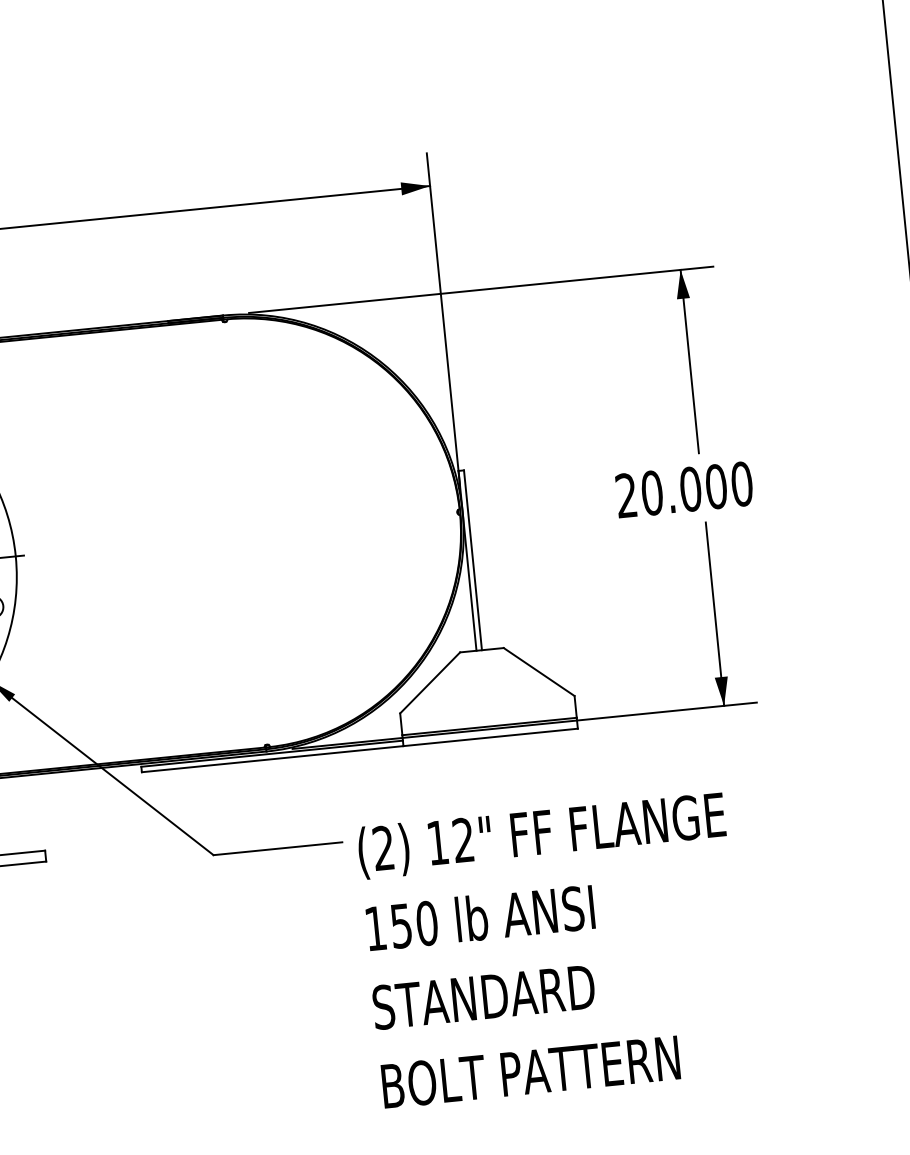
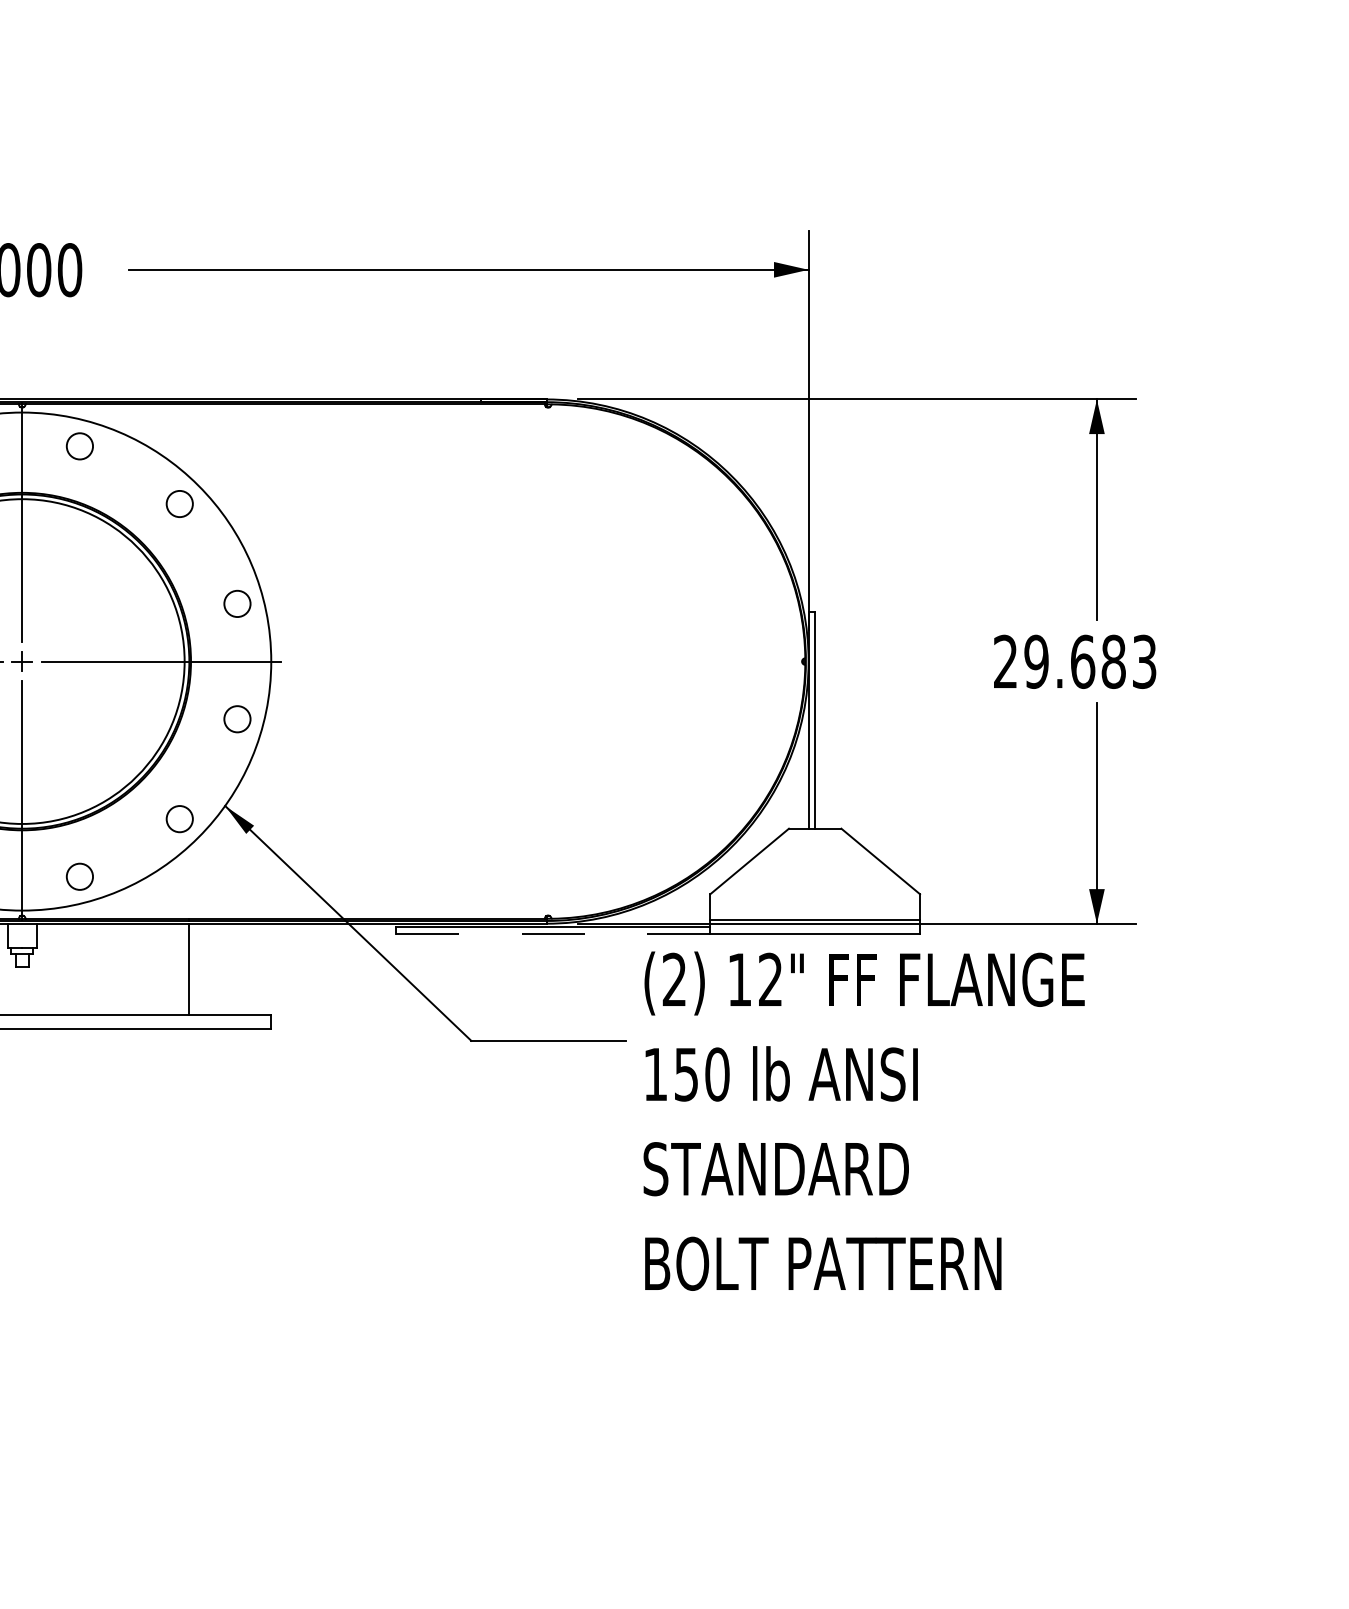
text: (697, 488) -> (1090, 661), 20.000 -> 29.683
line: (272, 759) -> (552, 933), solid -> dashed
text: (552, 949) -> (863, 1120), moved

